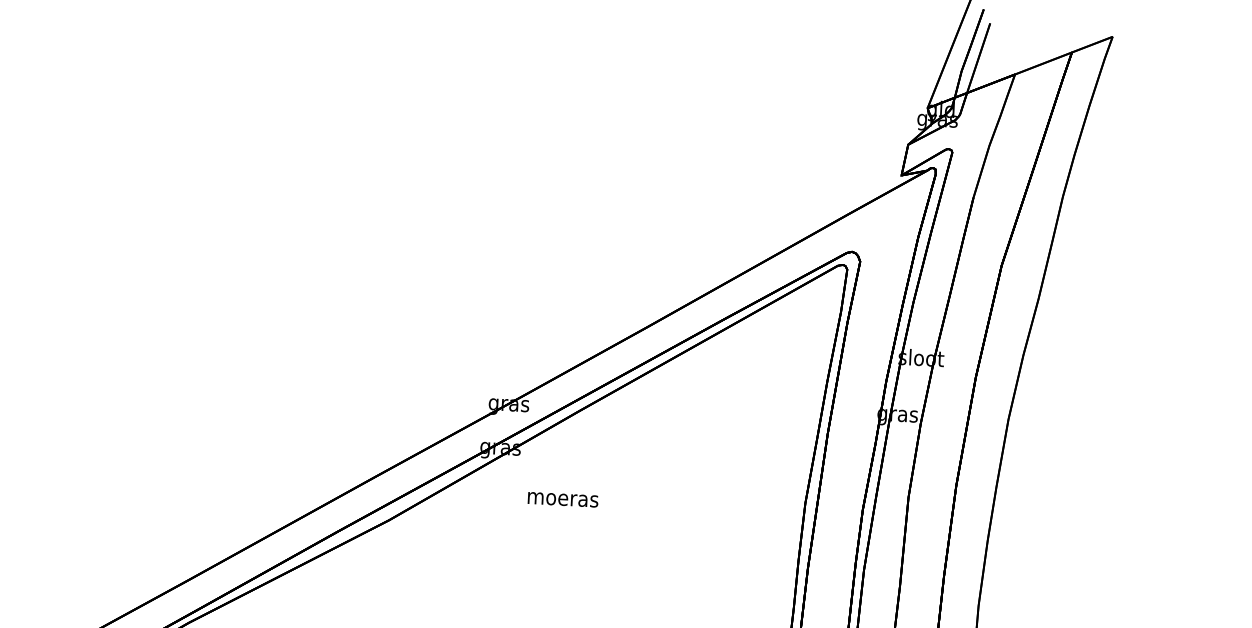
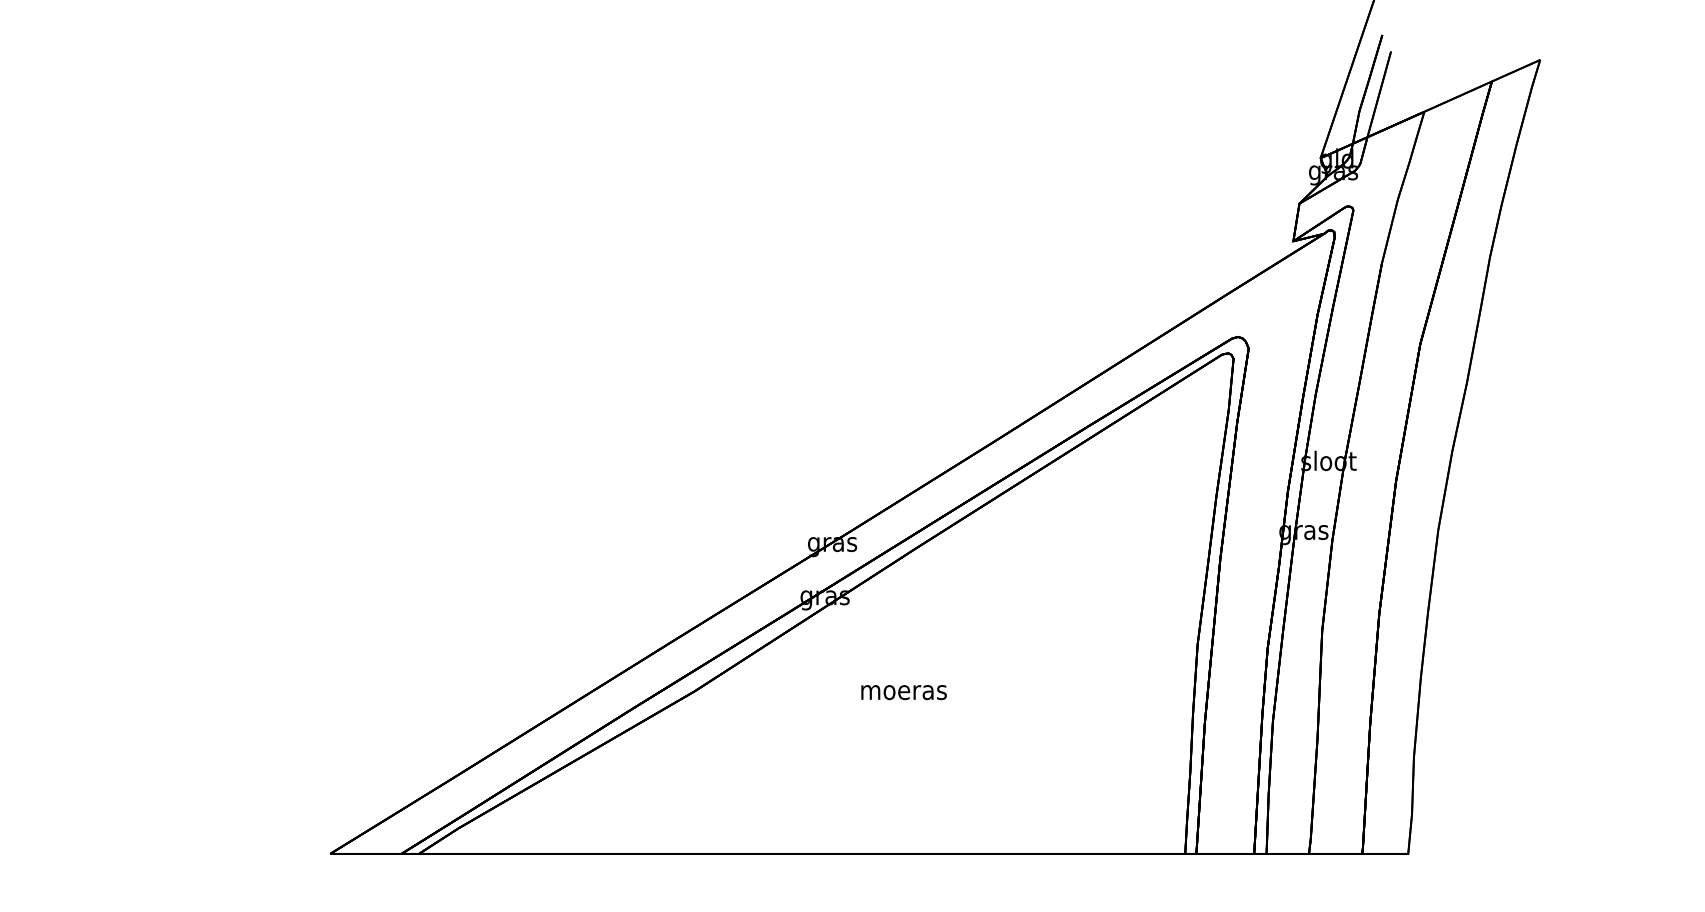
text: (562, 499) -> (903, 692), moved

